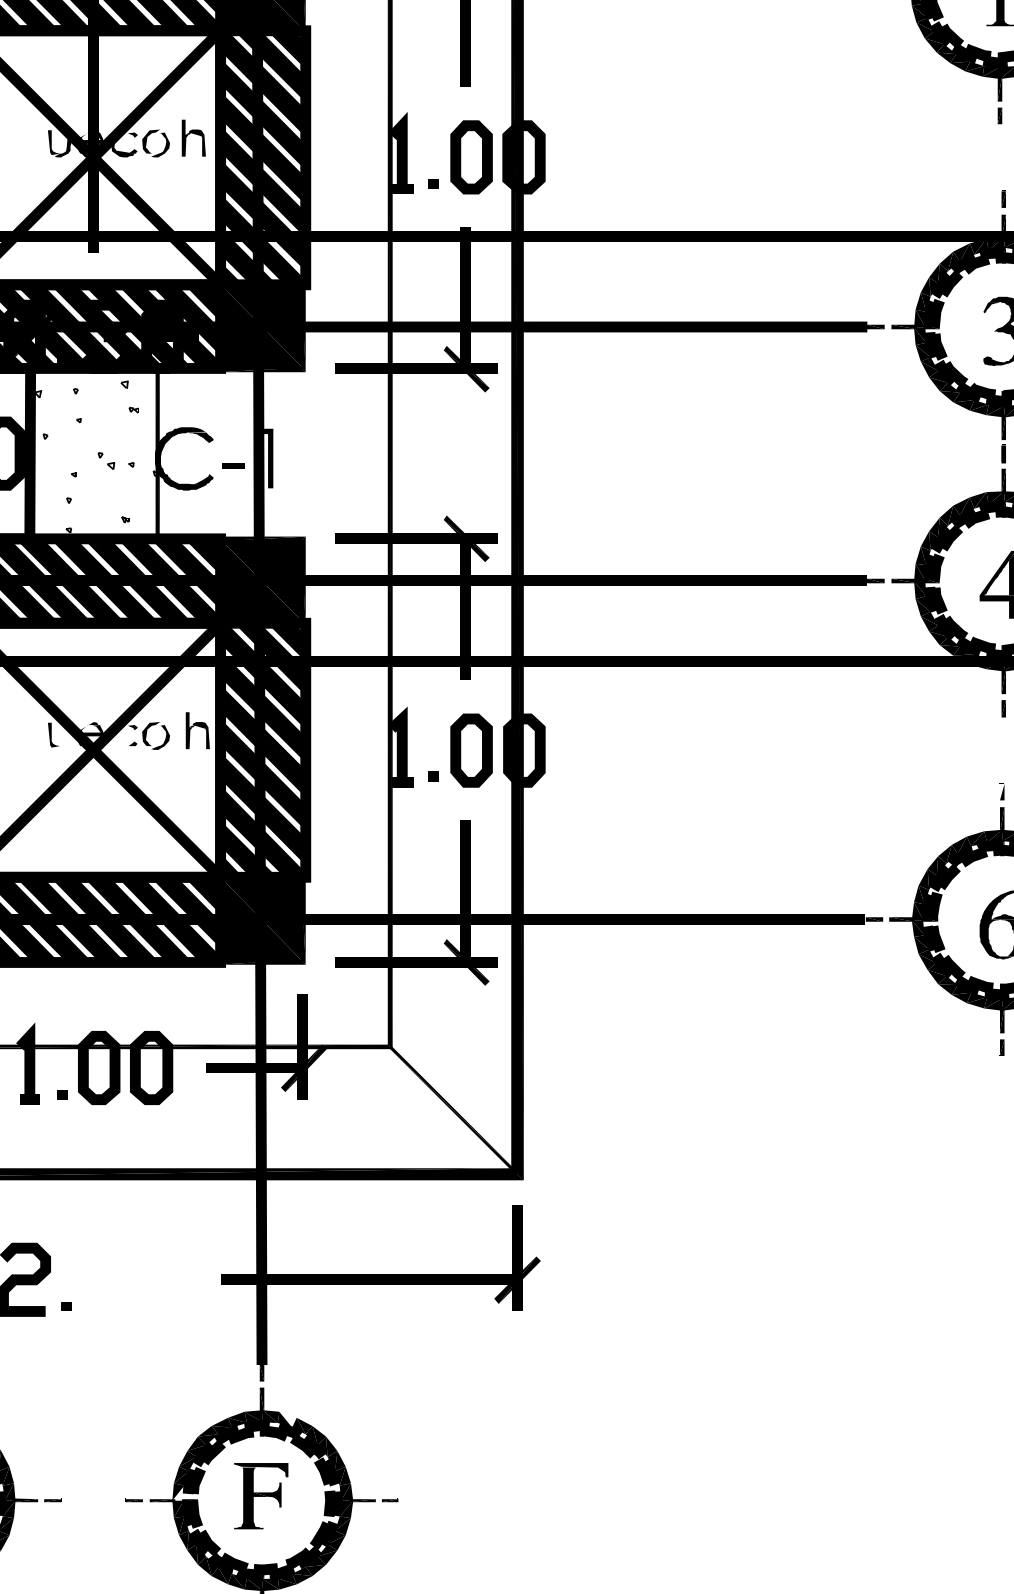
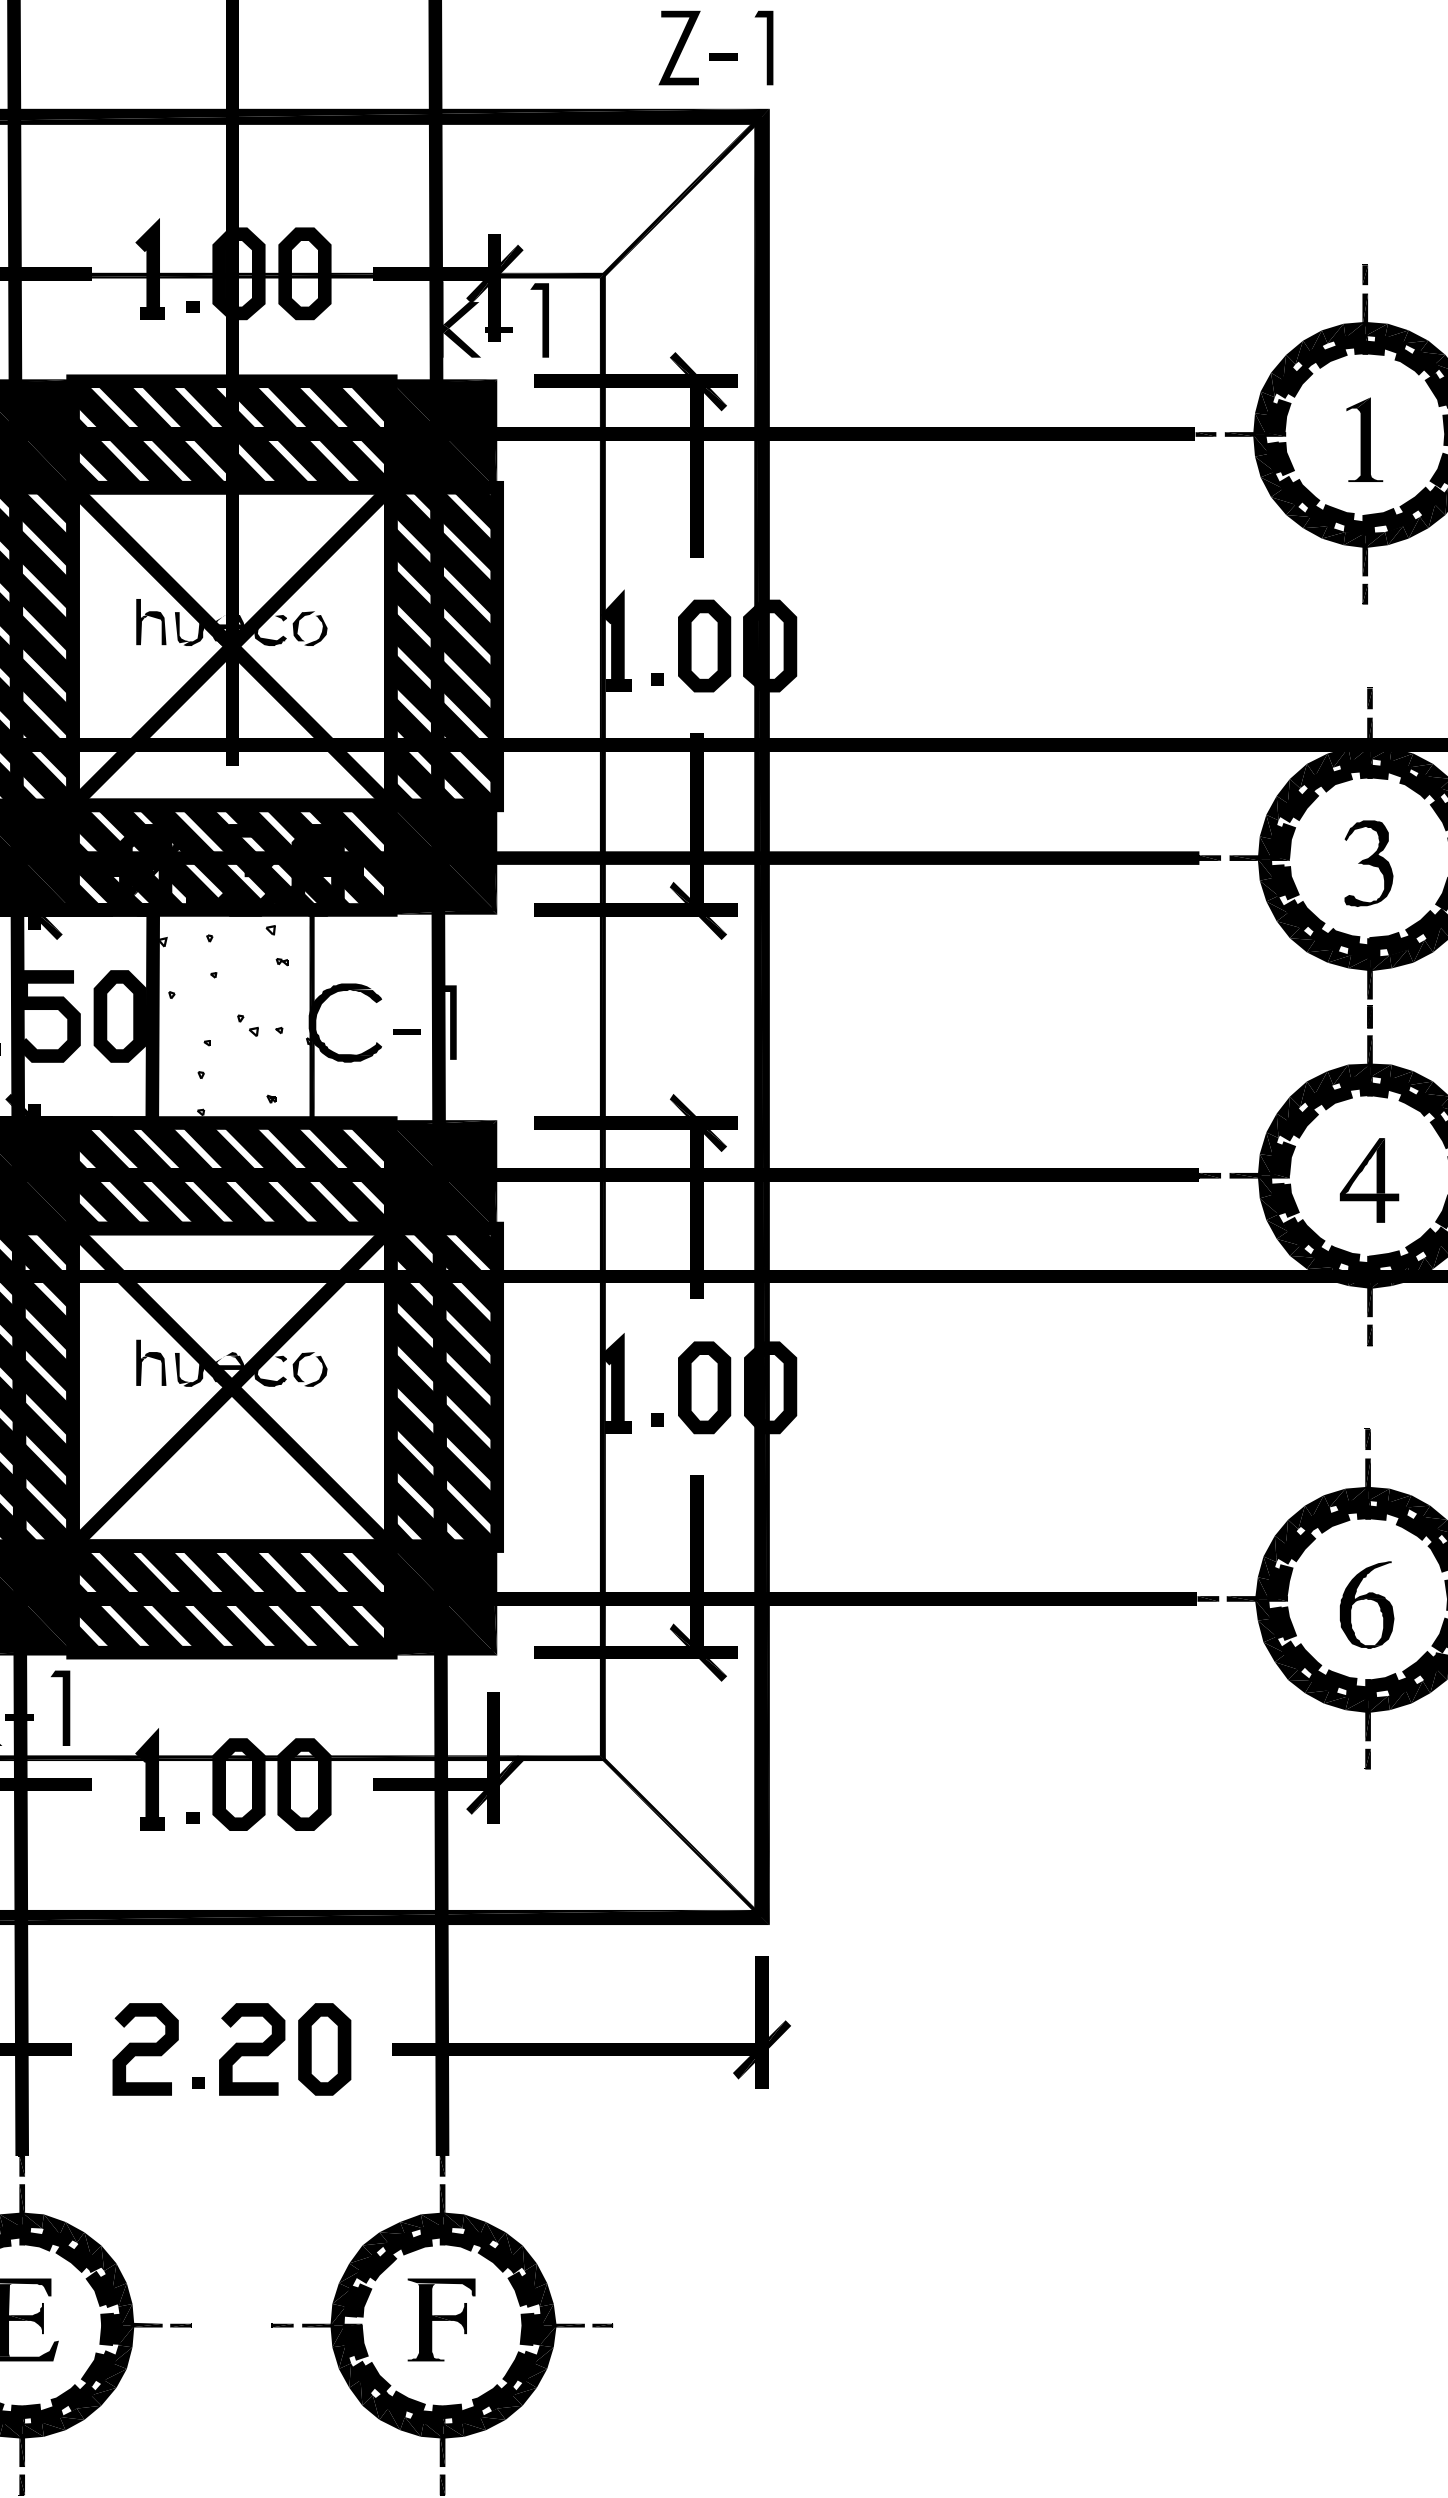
part: (193, 138) -> (151, 622), moved
part: (197, 730) -> (151, 1362), moved
fill: (62, 735) -> (193, 1369), added
fill: (122, 735) -> (268, 1369), added
fill: (1001, 791) -> (1367, 1439), added
curve: (110, 1279) -> (252, 2049), added
part: (167, 1279) -> (324, 2049), added
fill: (287, 1419) -> (474, 2224), added
fill: (177, 1492) -> (337, 2315), added

